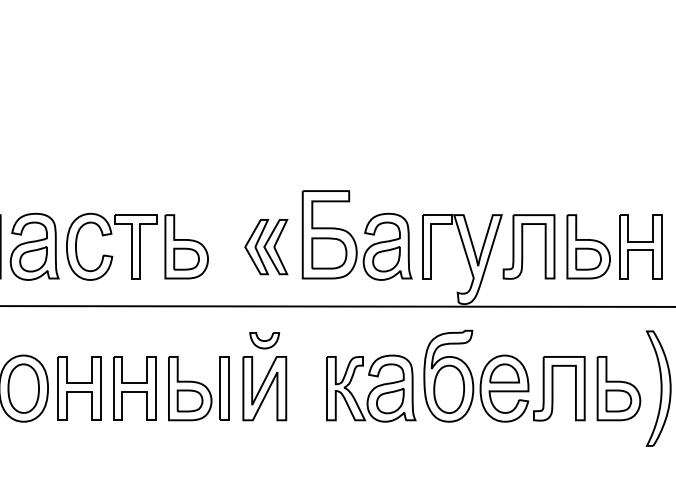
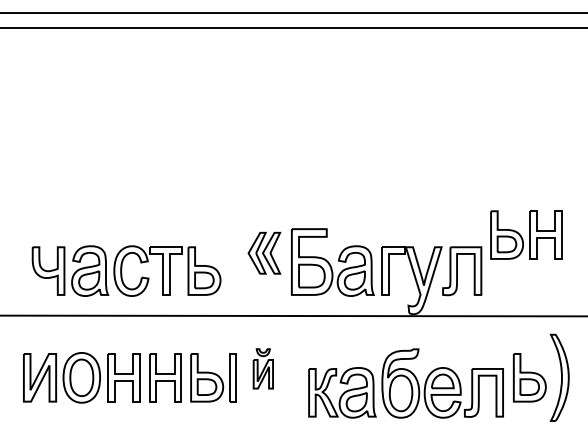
part: (614, 246) -> (526, 234), moved
part: (266, 247) -> (264, 253), moved
part: (265, 376) -> (263, 368), size x0.6
part: (455, 376) -> (405, 383), moved

